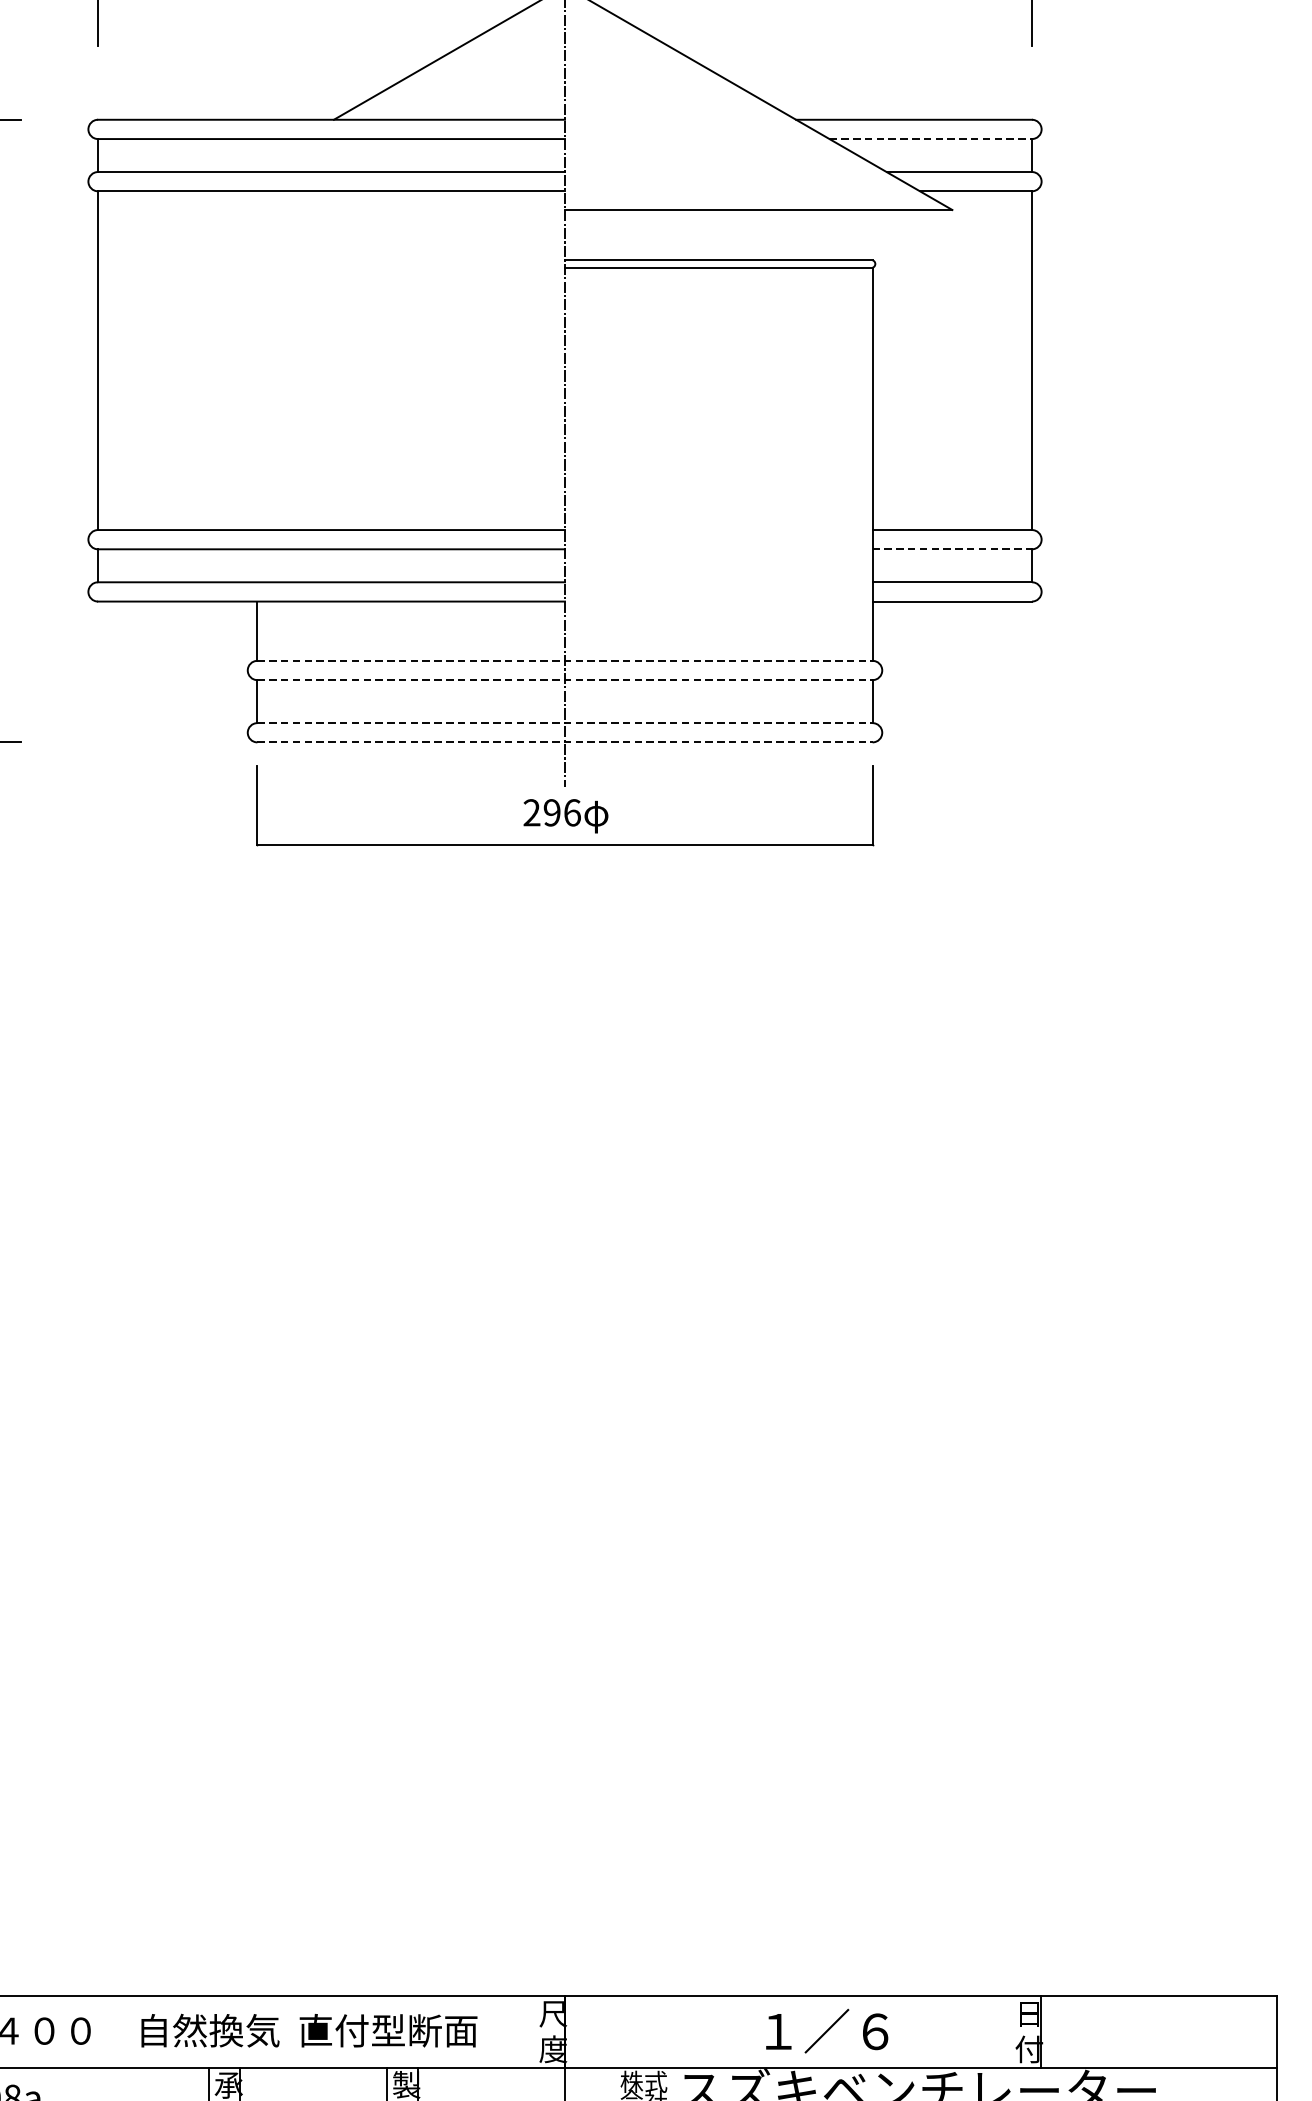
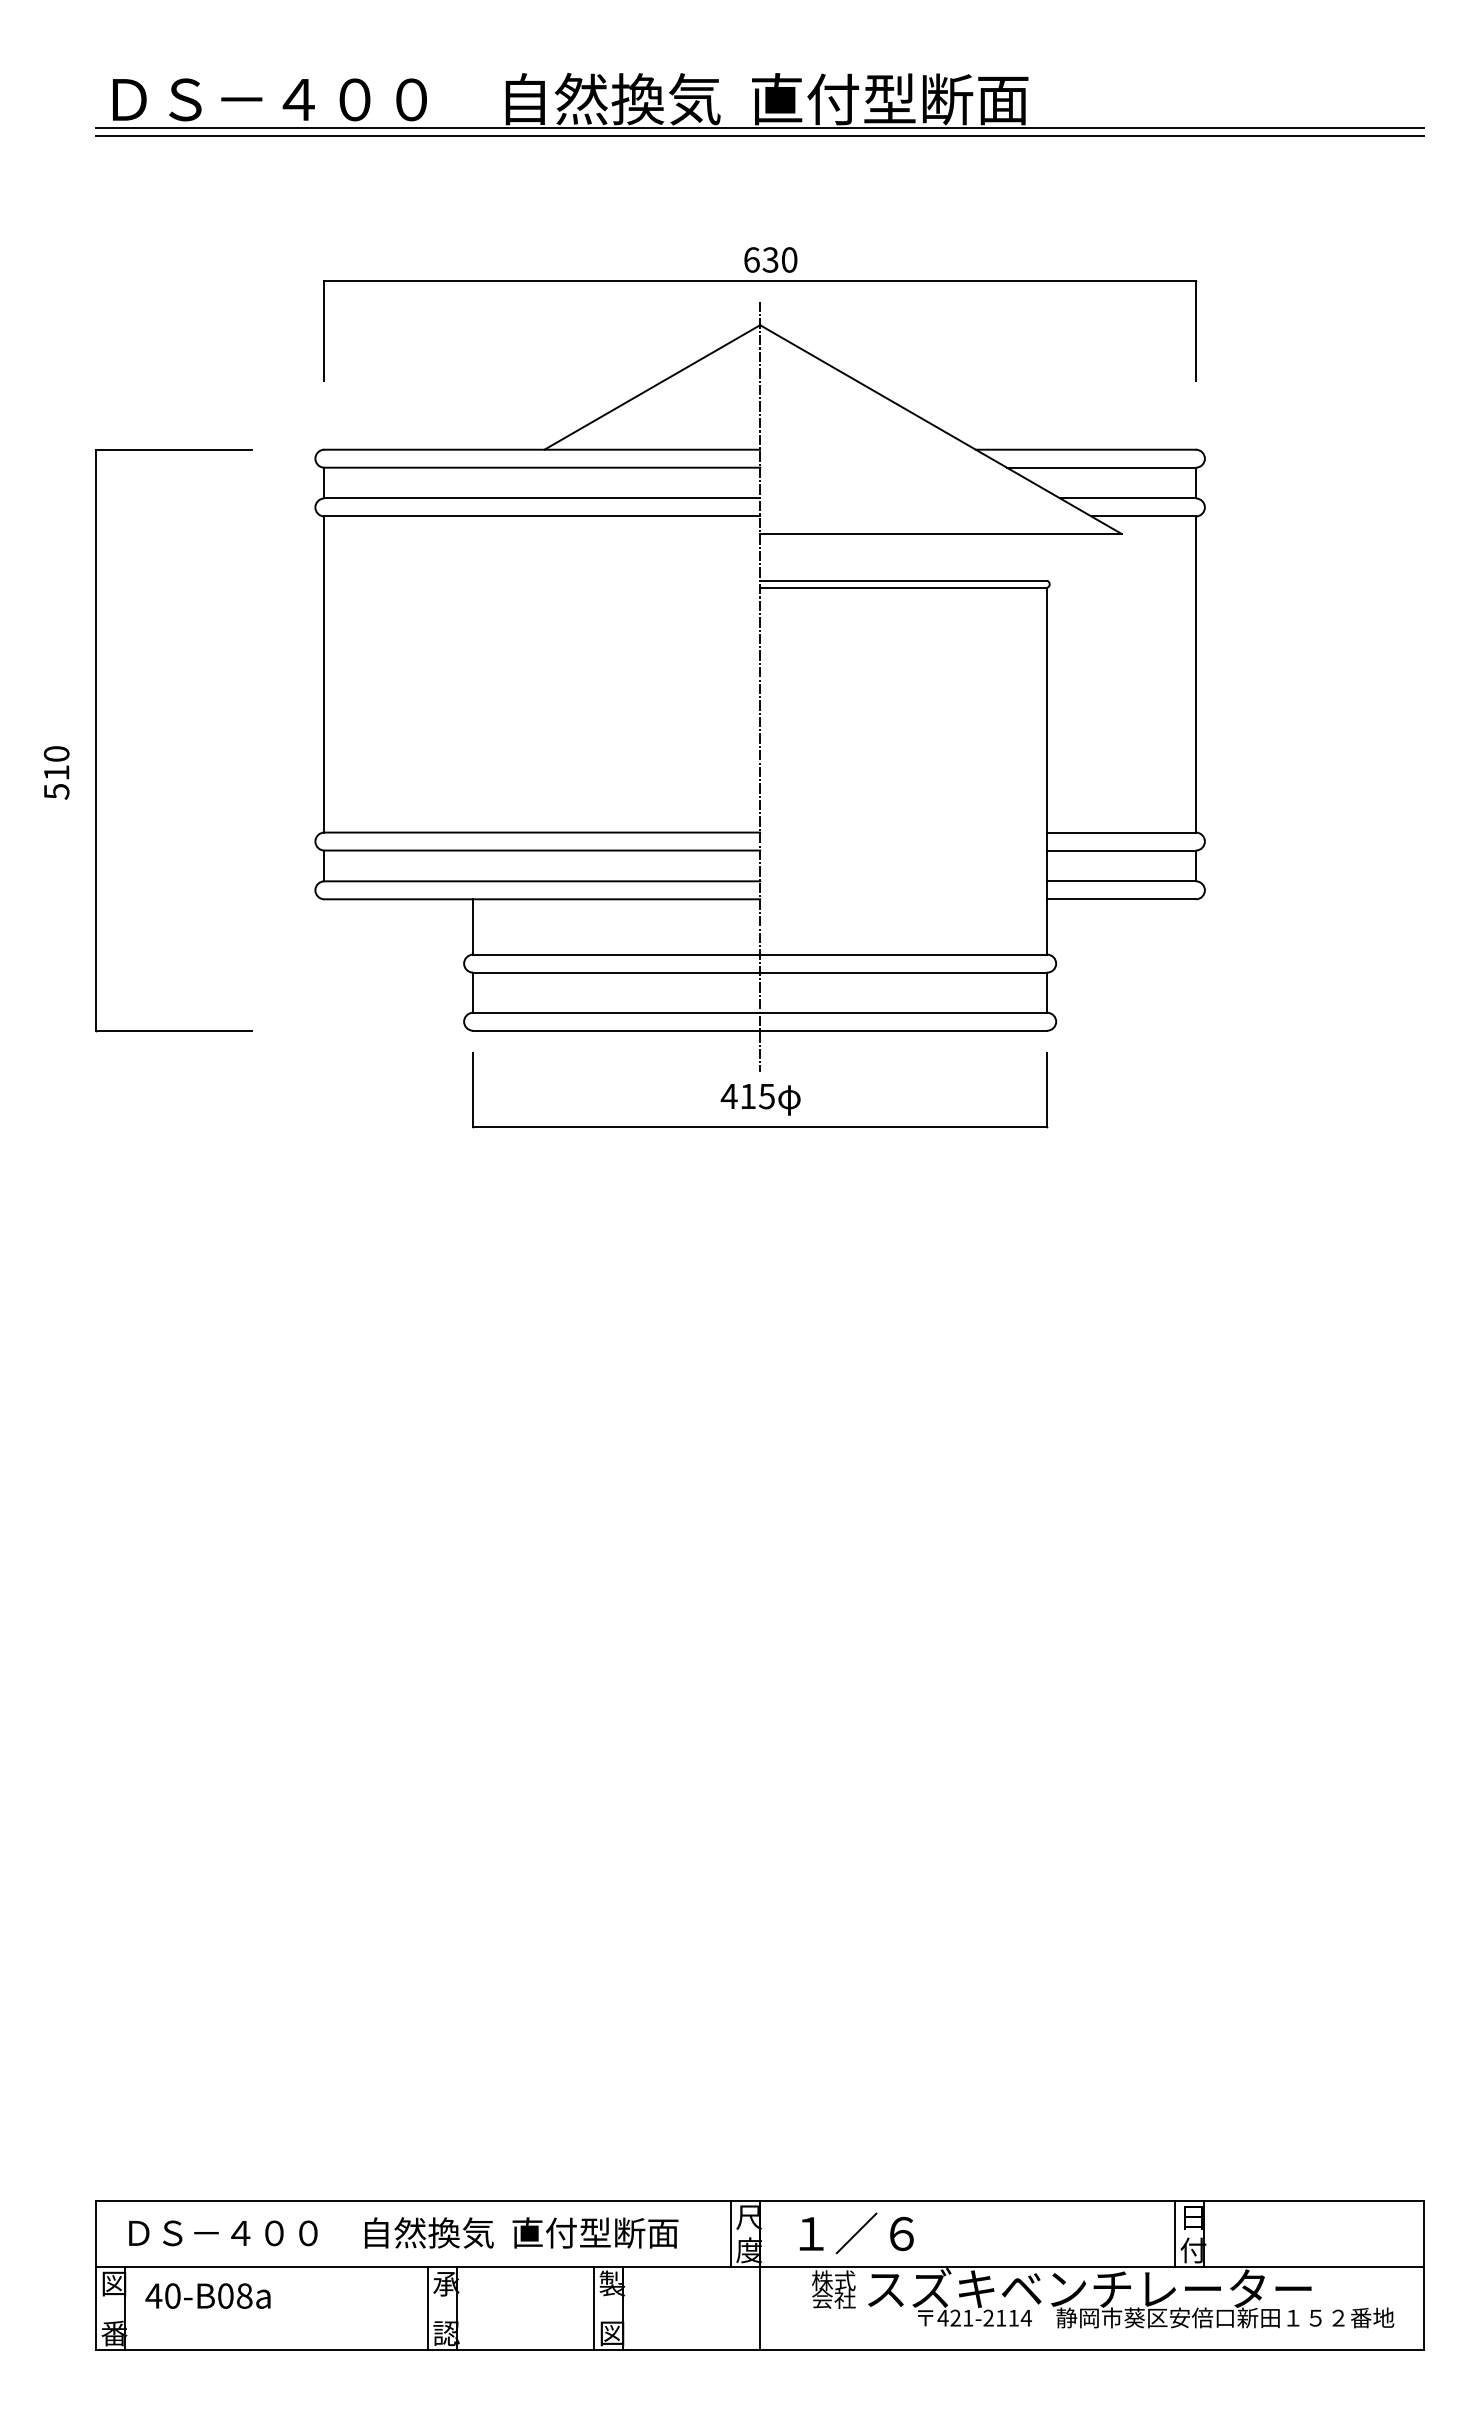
line: (930, 138) -> (1101, 467), dashed -> solid
line: (953, 549) -> (1122, 850), dashed -> solid
line: (565, 660) -> (760, 954), dashed -> solid
line: (565, 679) -> (760, 972), dashed -> solid
line: (565, 722) -> (760, 1012), dashed -> solid
line: (565, 742) -> (760, 1030), dashed -> solid
text: (551, 812) -> (747, 1096), 296 -> 415
line: (534, 2031) -> (731, 2233), added
text: (826, 2031) -> (856, 2233), moved
line: (1010, 2031) -> (1175, 2233), added

